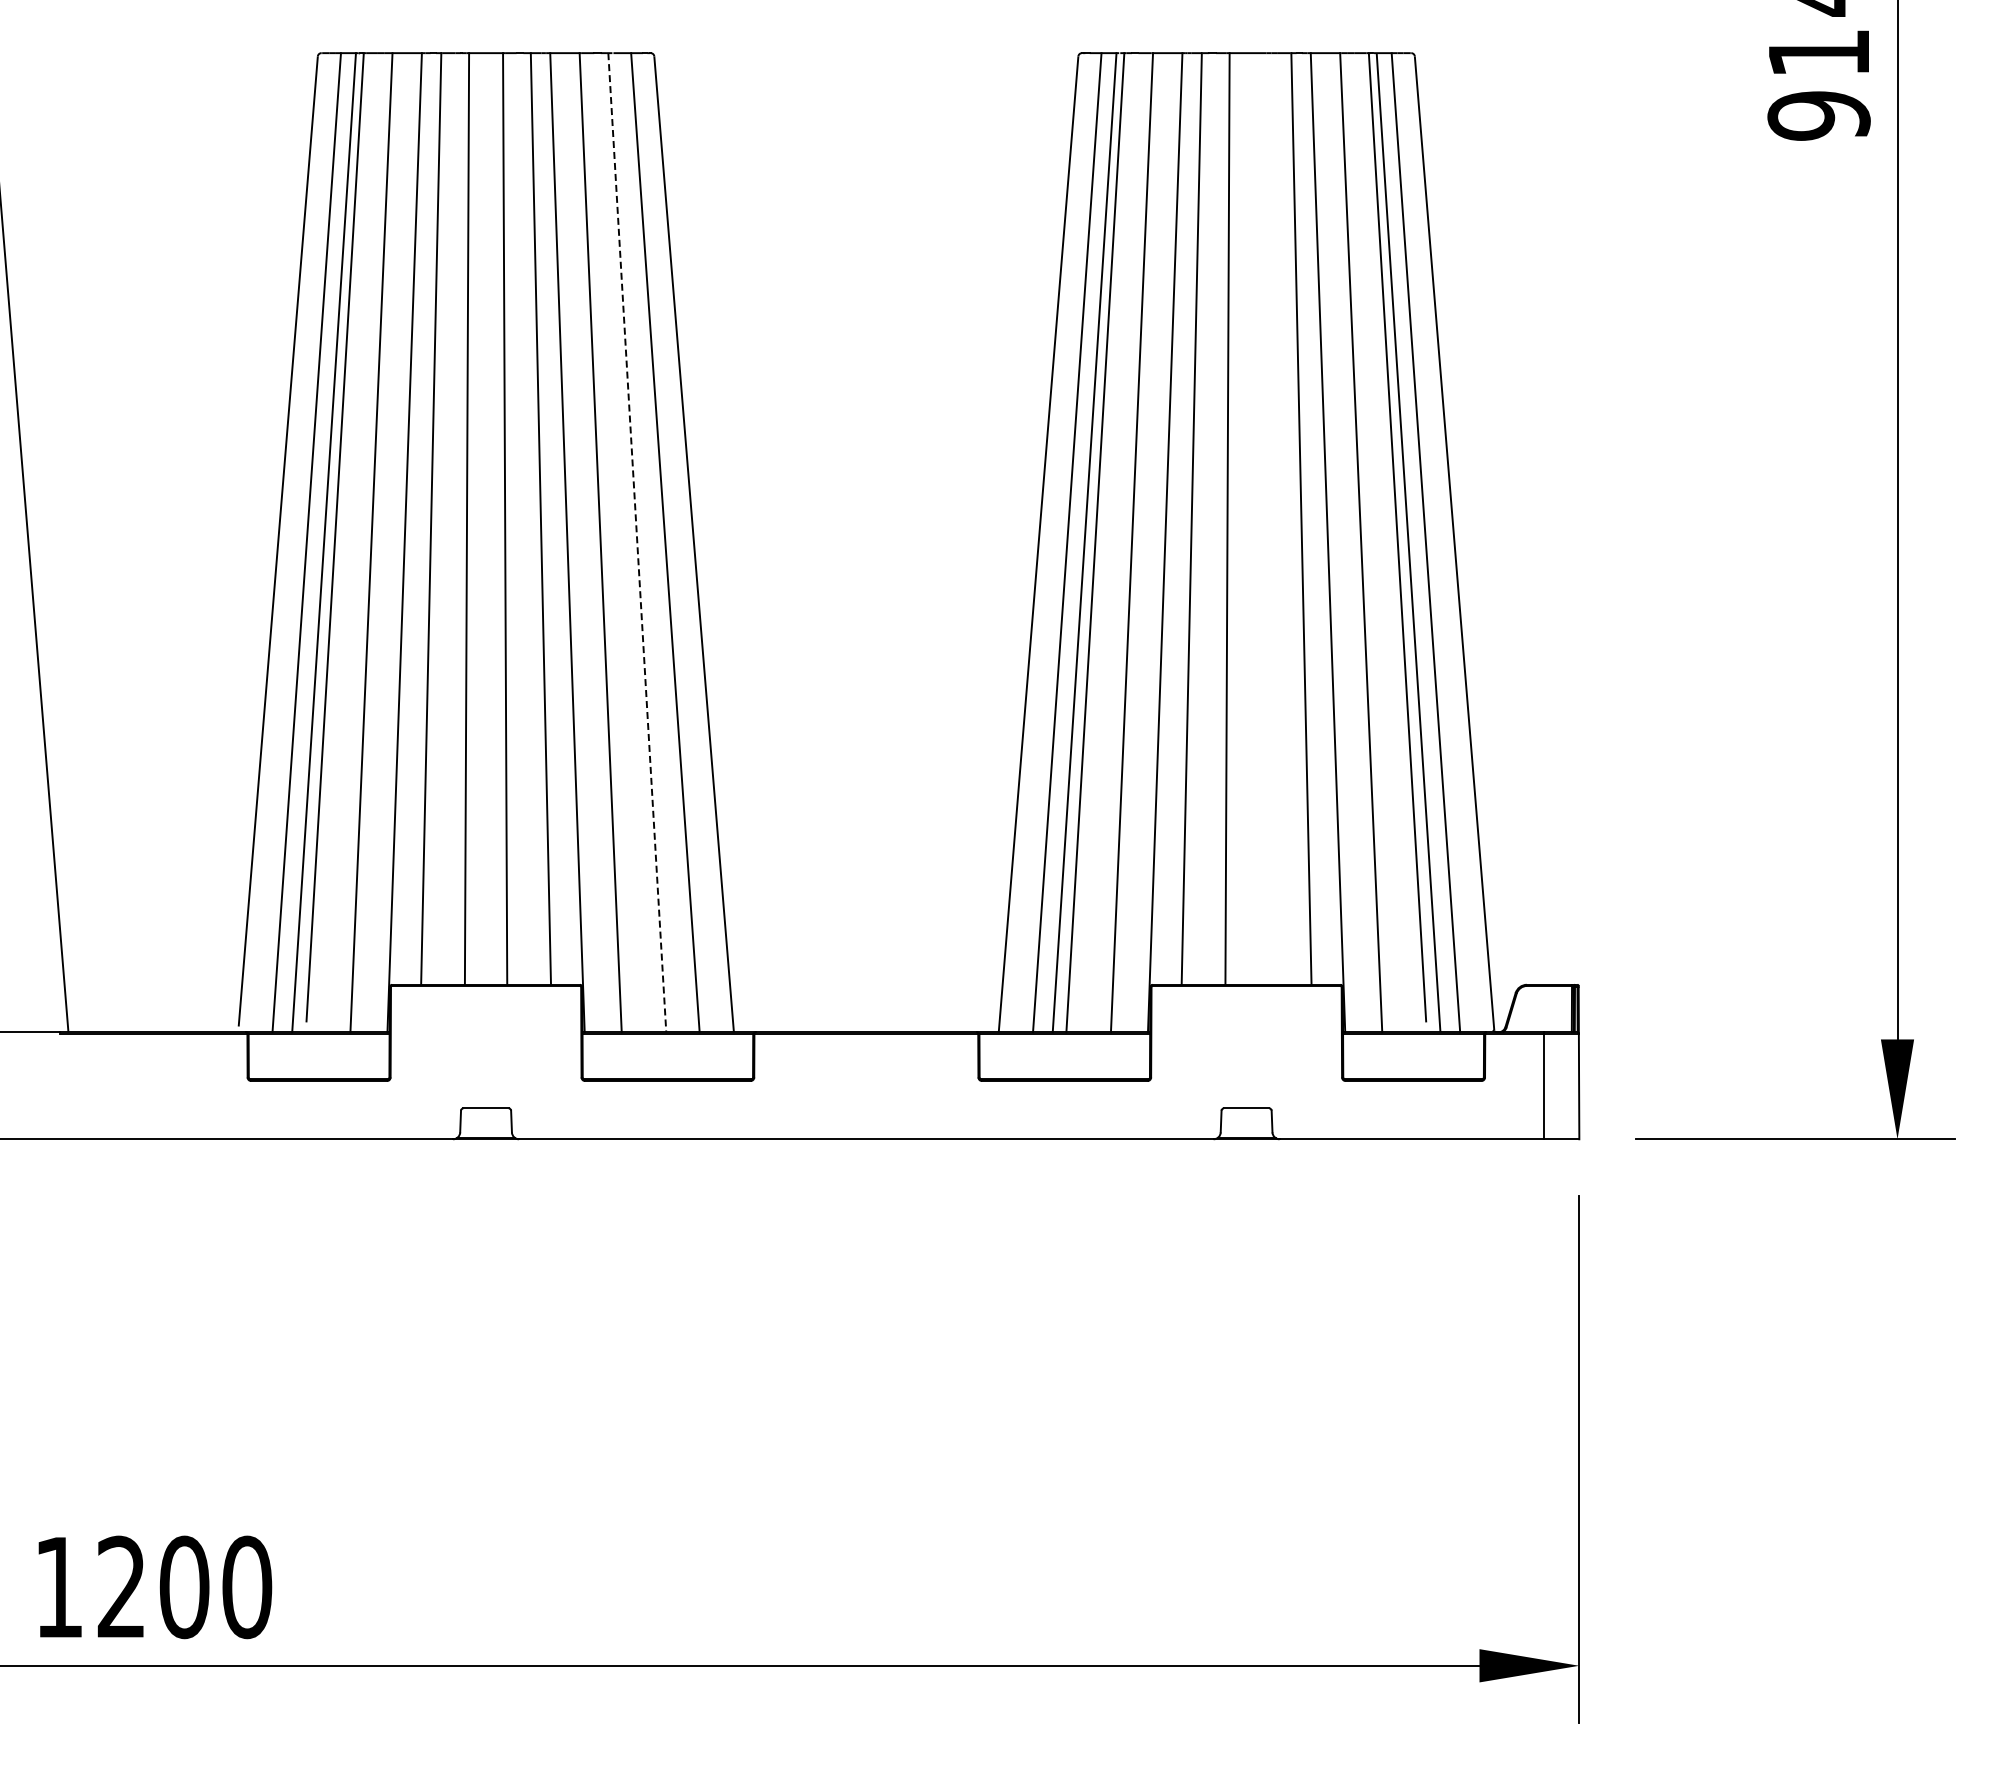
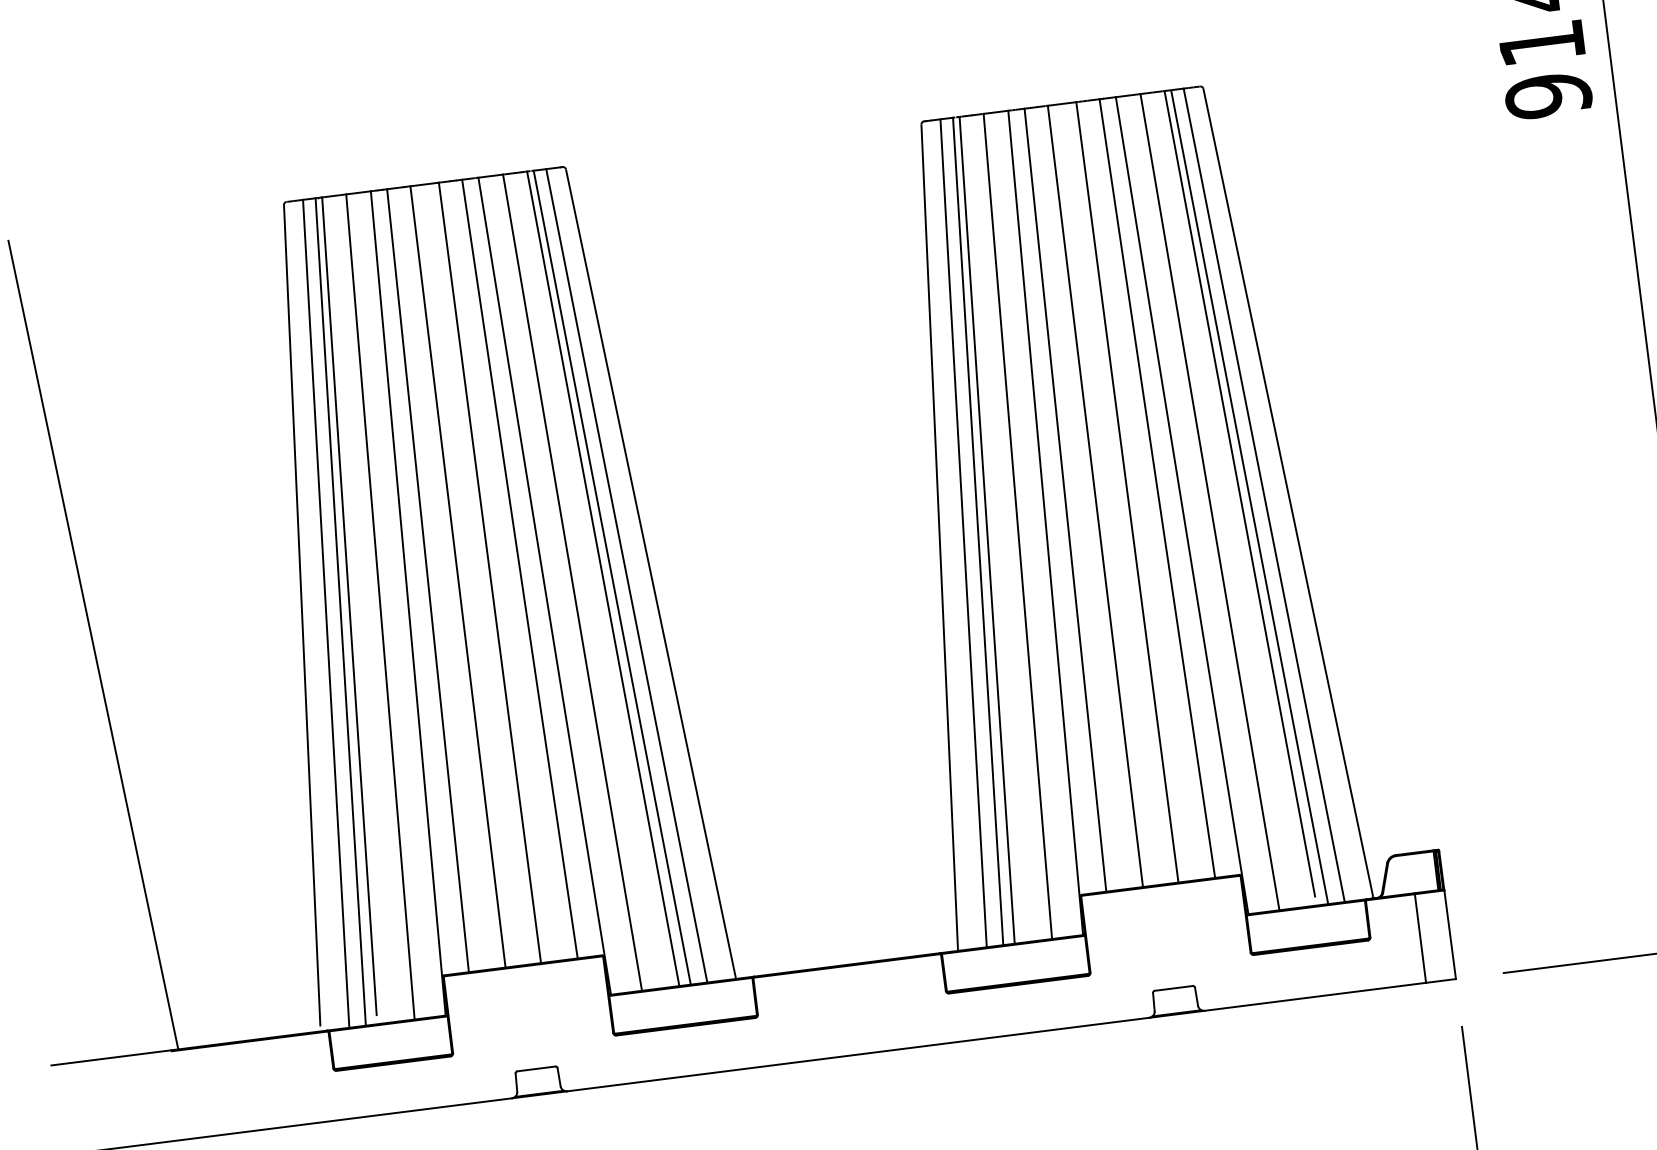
line: (1265, 518) -> (1127, 492), added
line: (647, 542) -> (611, 577), added
line: (637, 543) -> (603, 579), dashed -> solid

